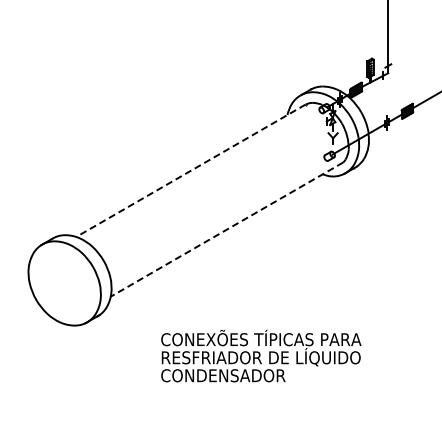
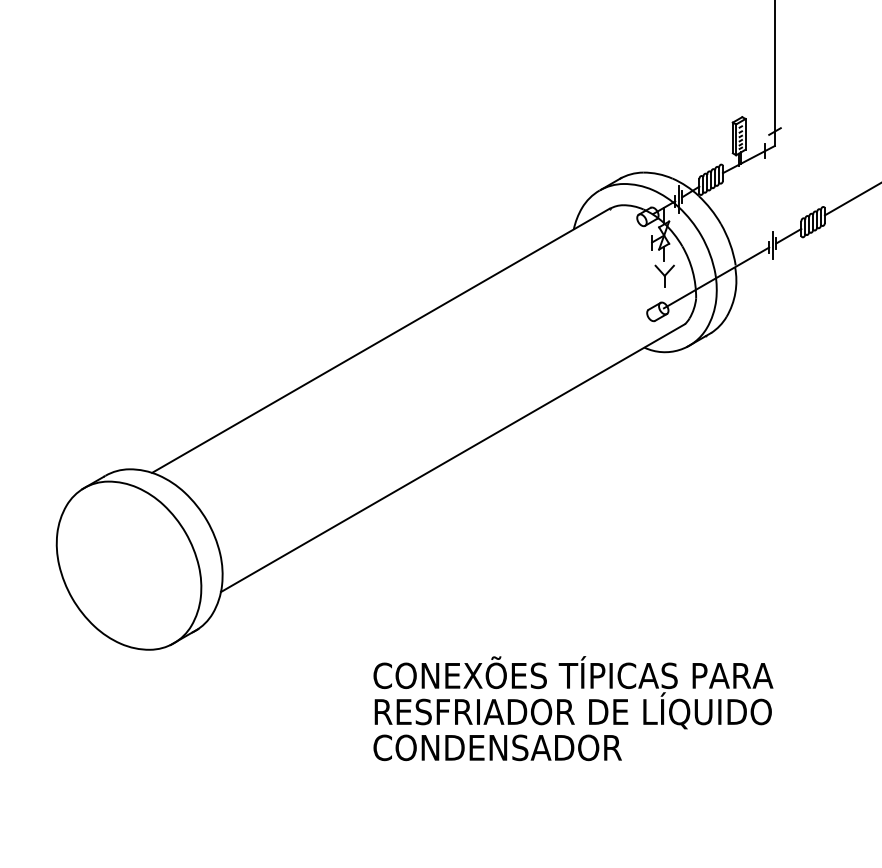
line: (190, 171) -> (380, 342), dashed -> solid
line: (226, 229) -> (451, 457), dashed -> solid
text: (261, 355) -> (573, 707), moved

